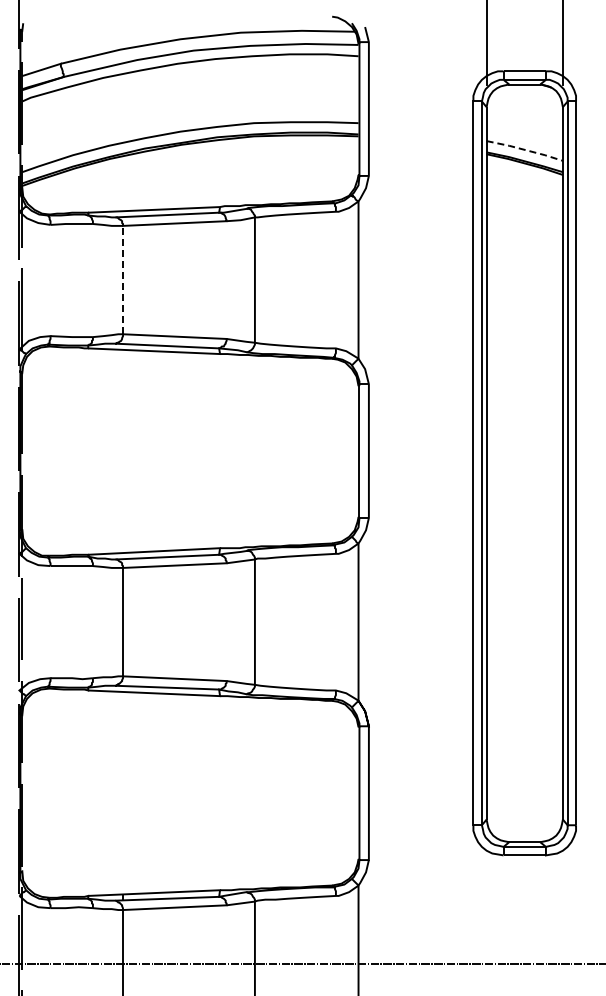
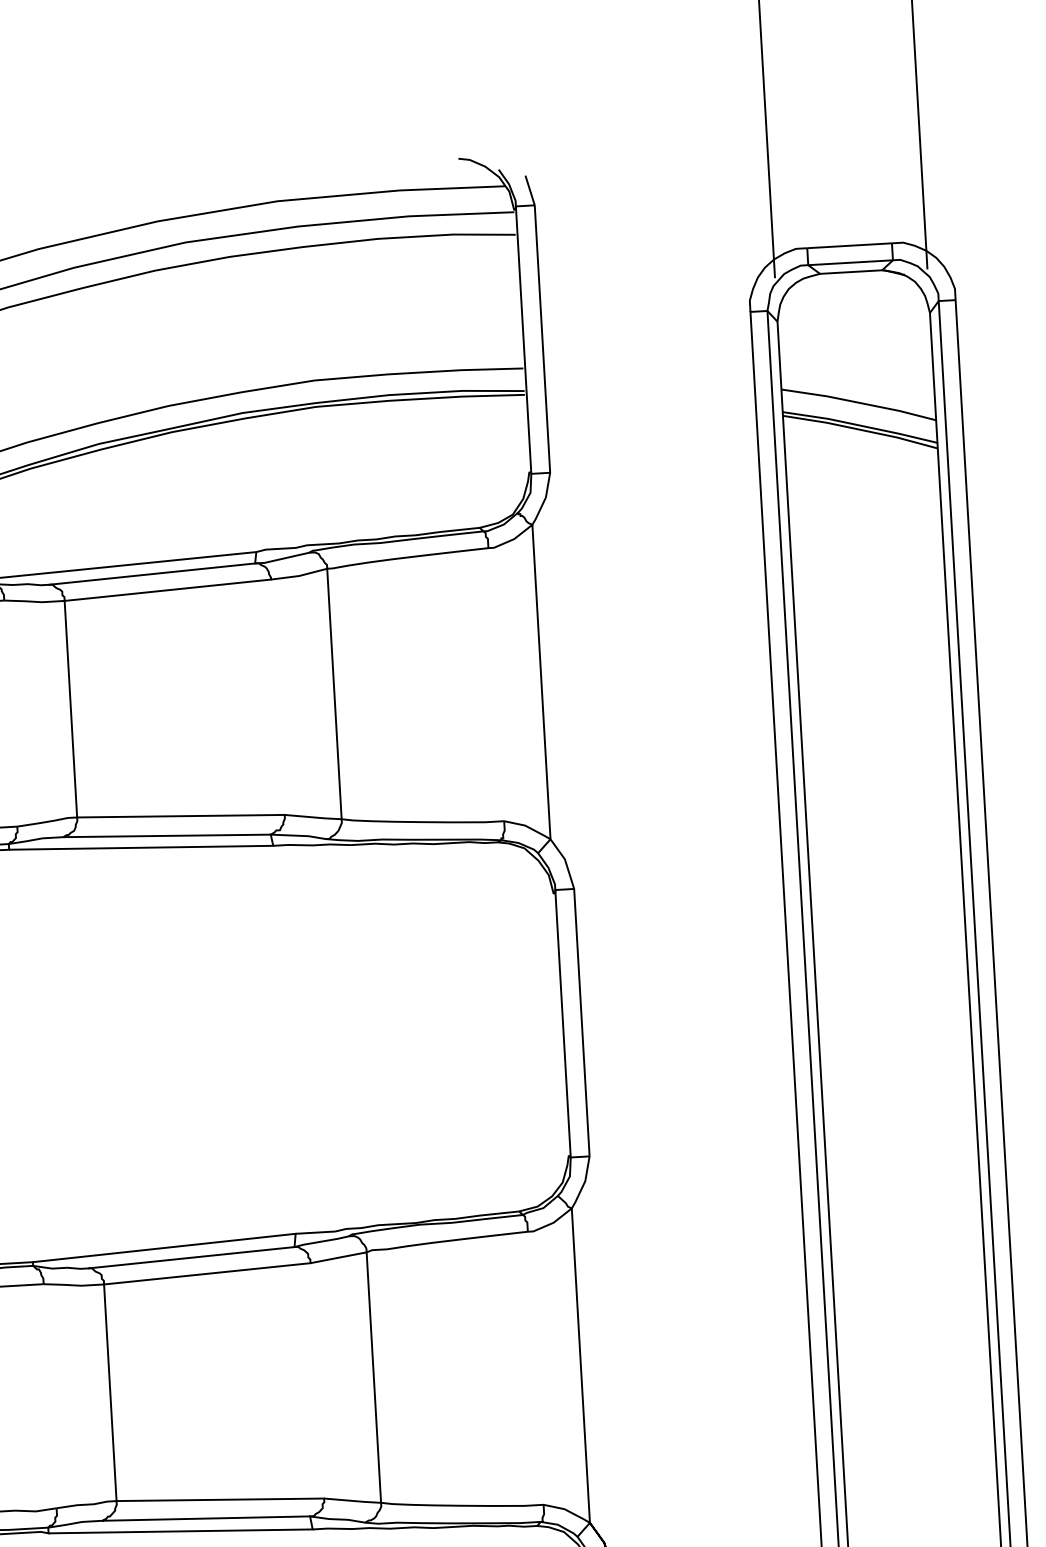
line: (524, 149) -> (858, 401), dashed -> solid
line: (123, 279) -> (71, 707), dashed -> solid

